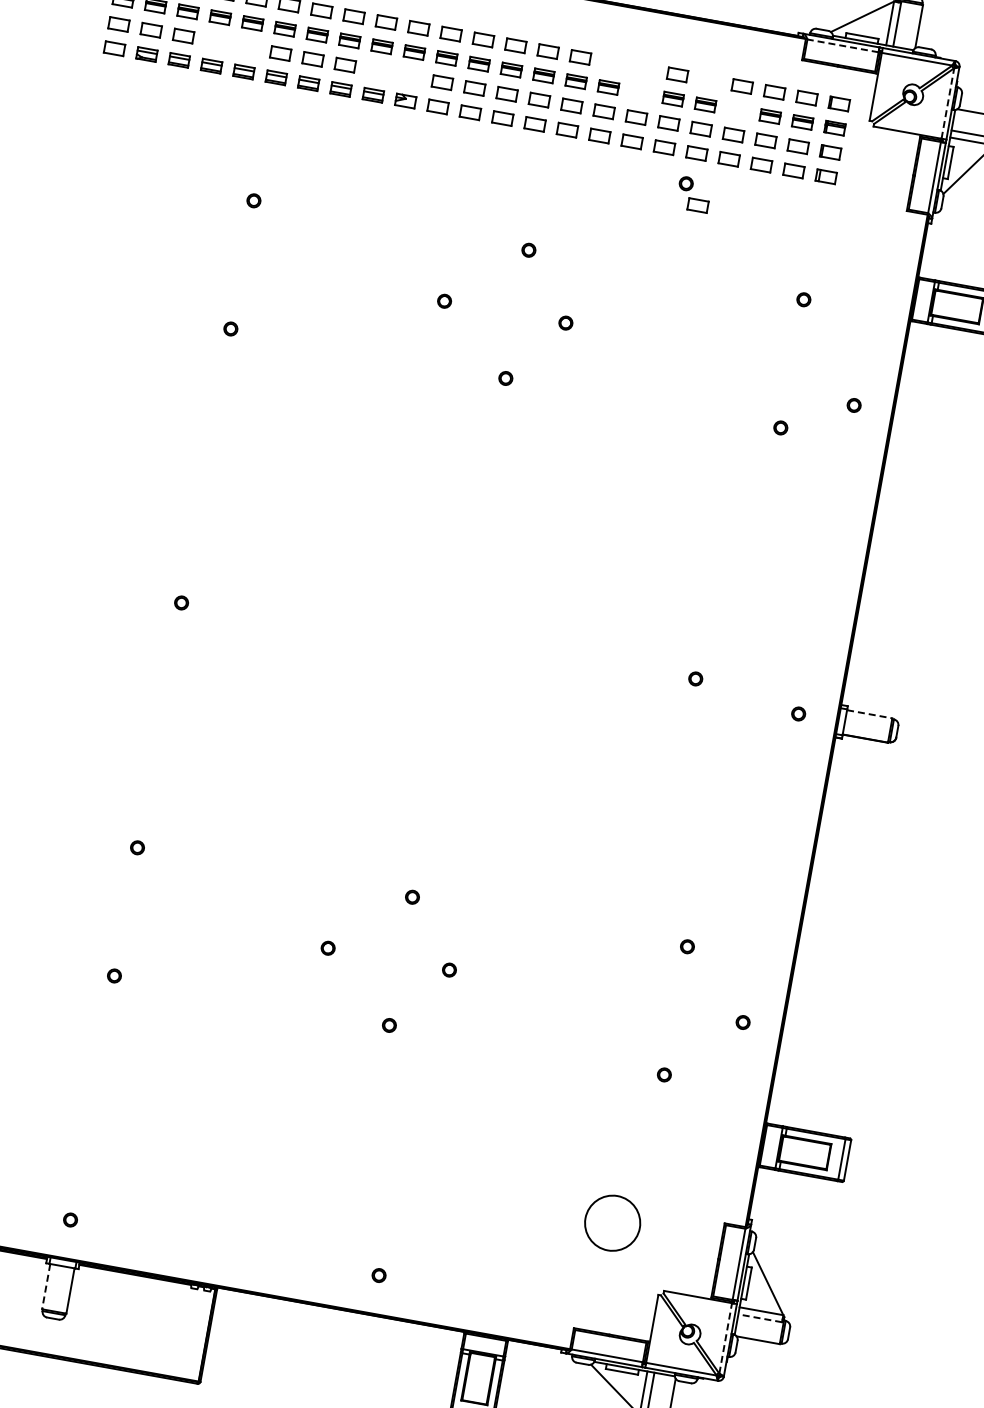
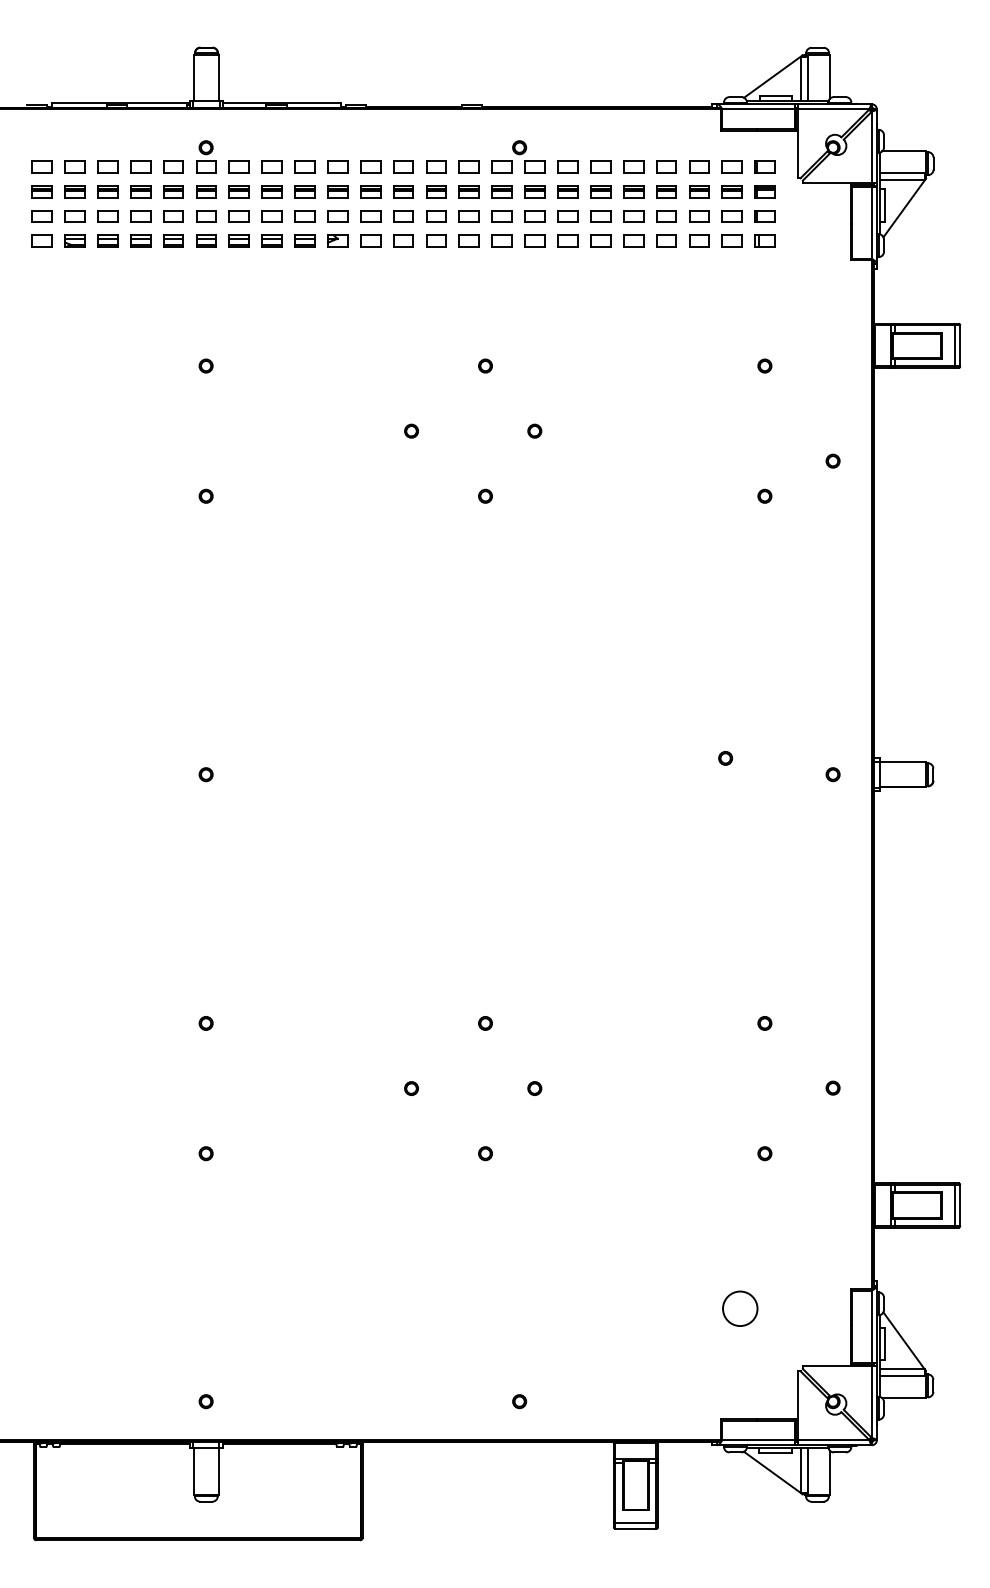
part: (215, 42) -> (140, 216), added
line: (843, 46) -> (758, 109), dashed -> solid
part: (248, 47) -> (173, 216), added
part: (644, 68) -> (567, 166), added
part: (377, 71) -> (304, 216), added
part: (409, 76) -> (337, 216), added
part: (709, 80) -> (633, 166), added
part: (640, 93) -> (567, 191), added
line: (947, 103) -> (871, 147), dashed -> solid
part: (737, 110) -> (666, 191), added
part: (693, 193) -> (528, 156), moved
line: (870, 714) -> (903, 762), dashed -> solid
circle: (612, 1222) -> (740, 1308), size x0.62
line: (45, 1286) -> (193, 1471), dashed -> solid
line: (759, 1318) -> (901, 1376), dashed -> solid
line: (725, 1338) -> (871, 1402), dashed -> solid

